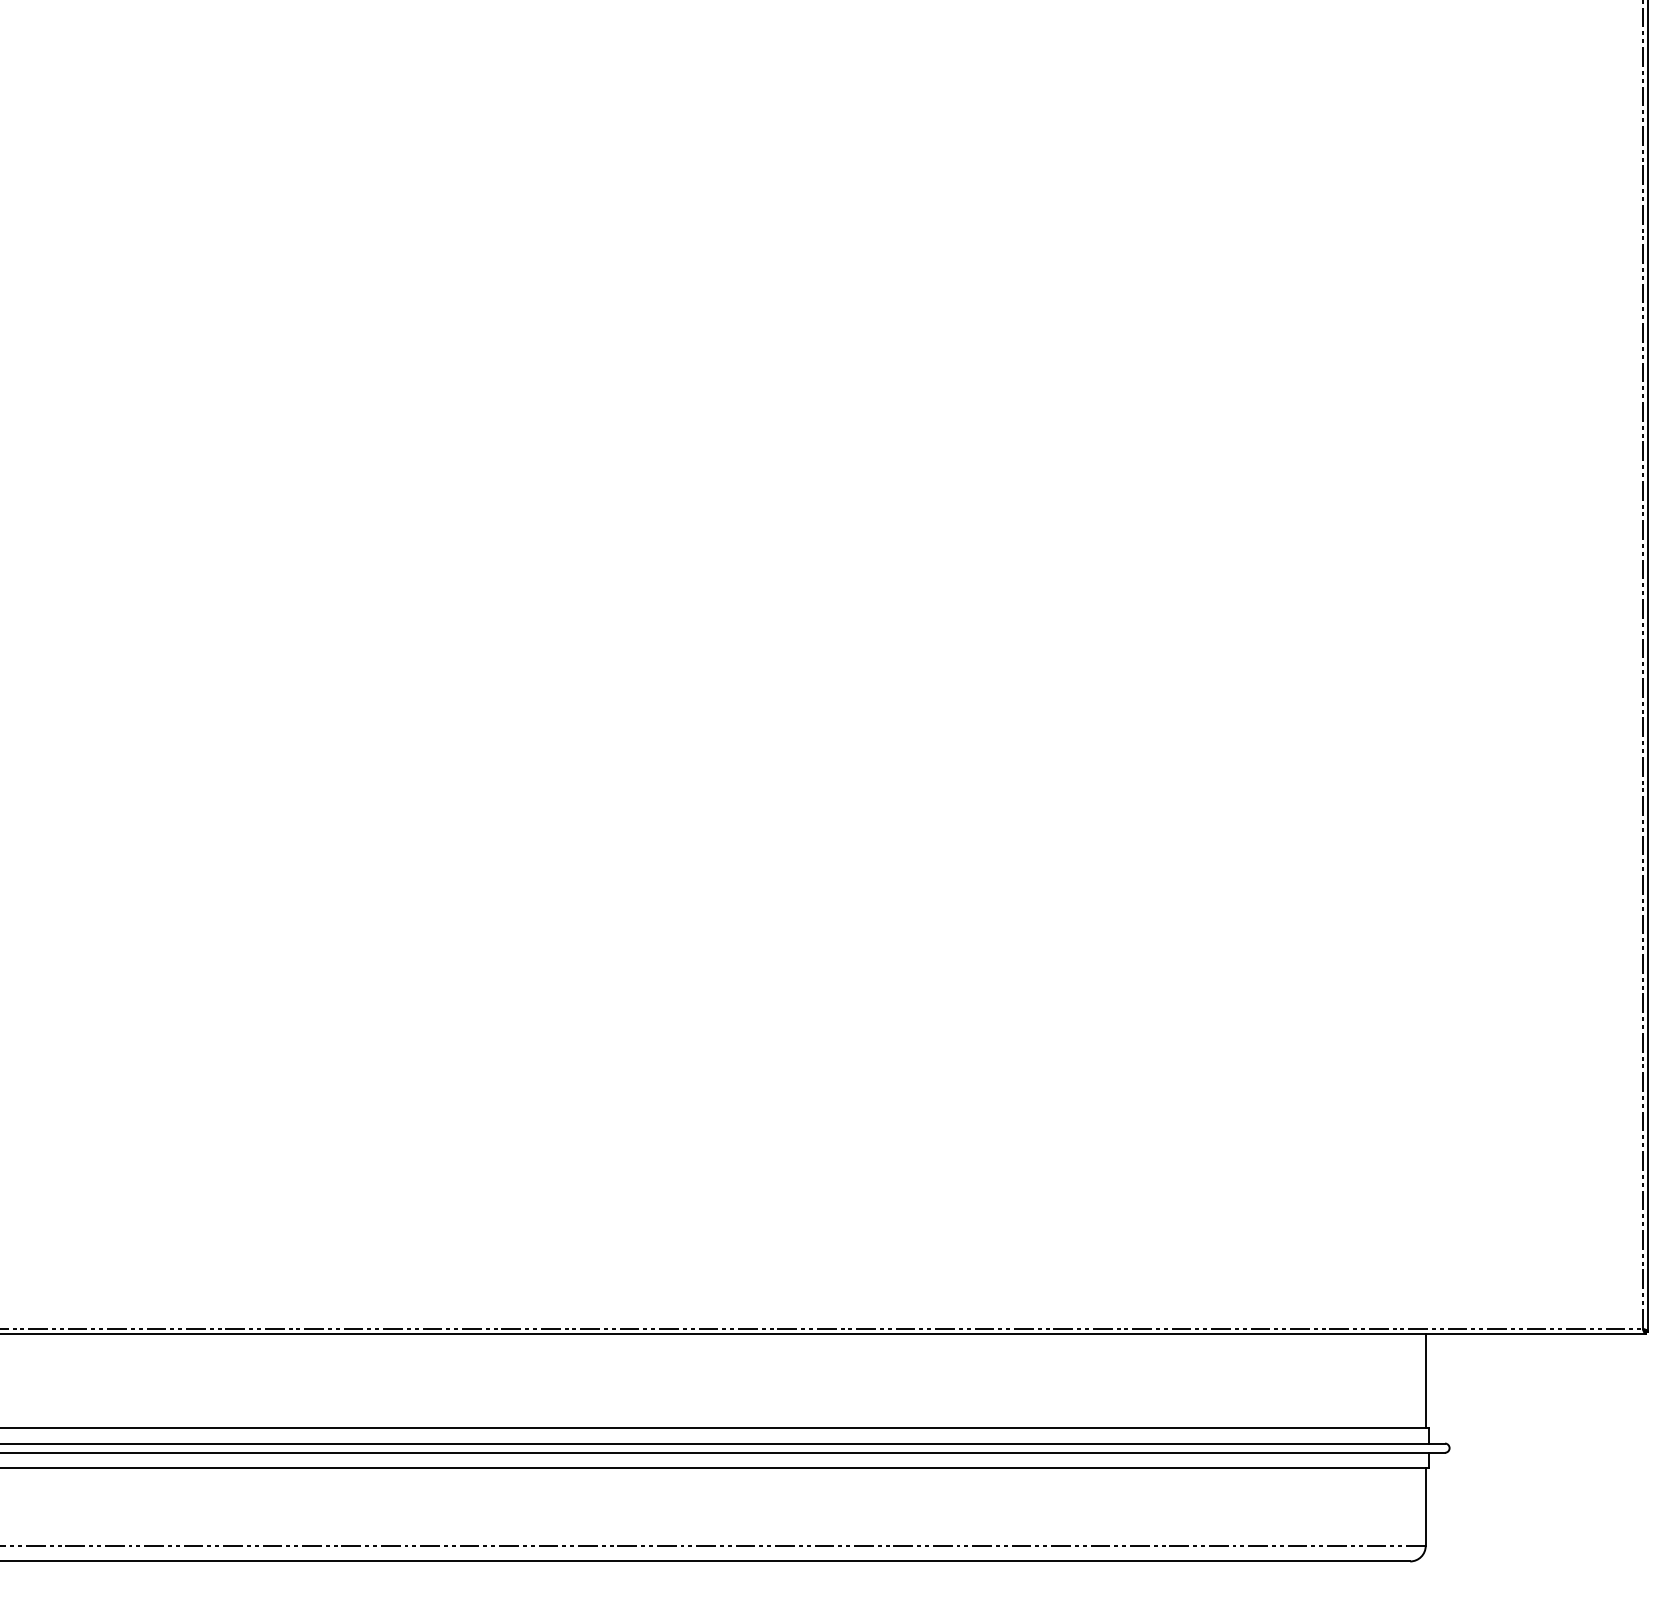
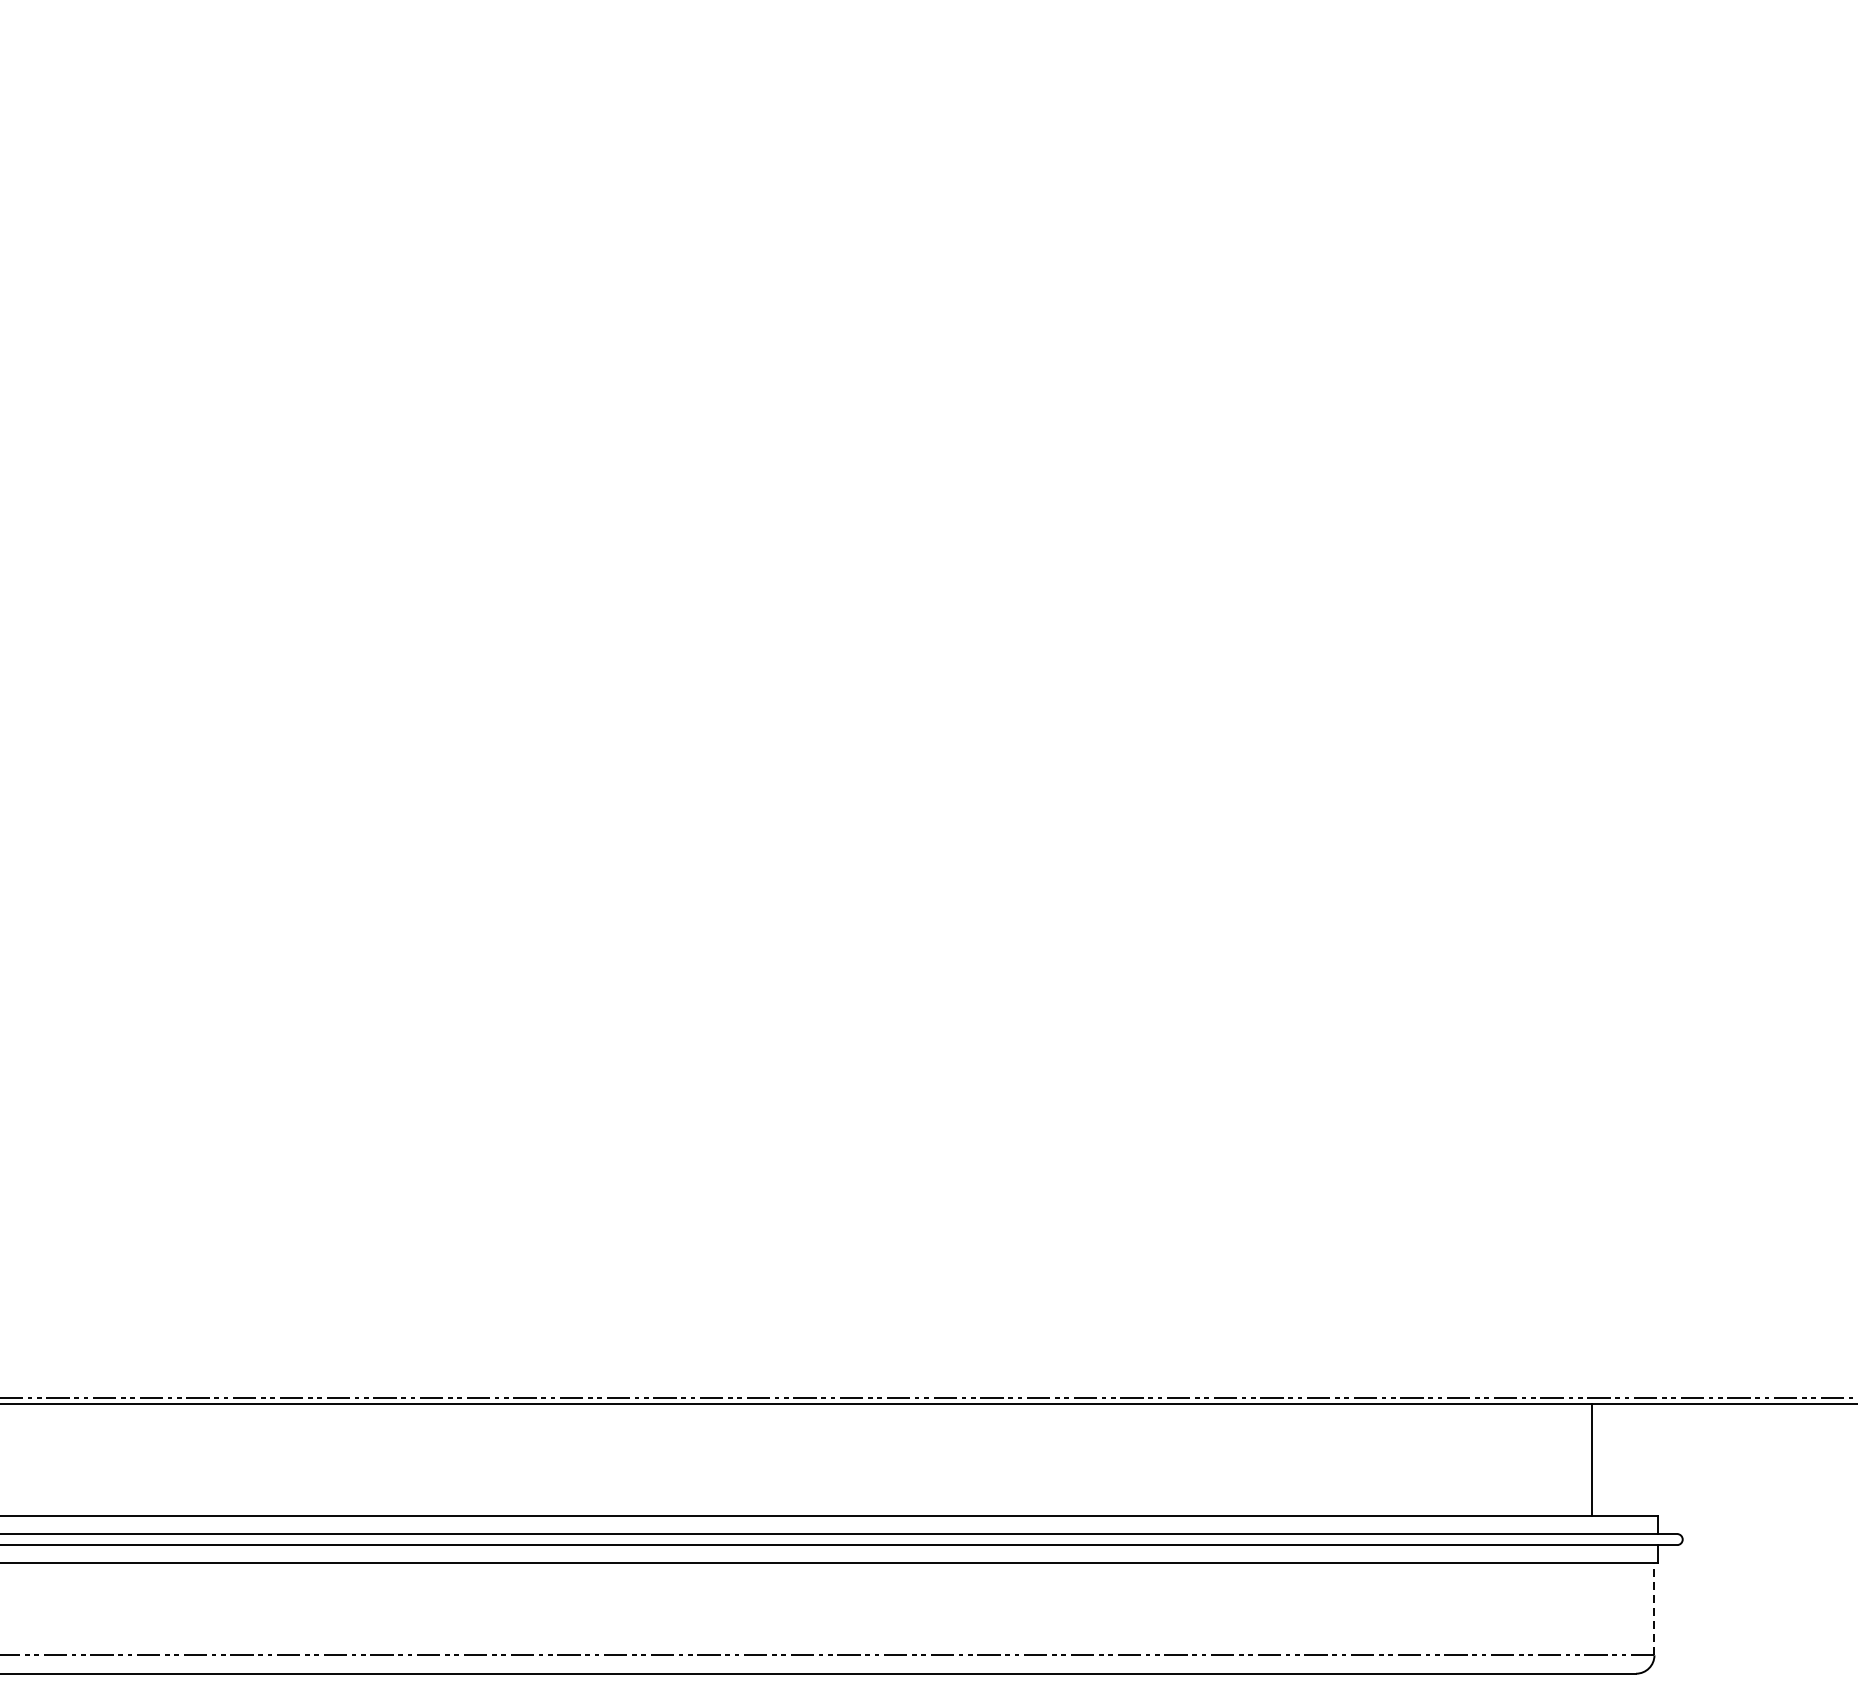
line: (1425, 1380) -> (1591, 1459), moved
line: (1425, 1507) -> (1654, 1609), solid -> dashed

